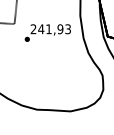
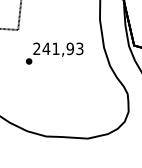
text: (47, 32) -> (54, 52), moved

